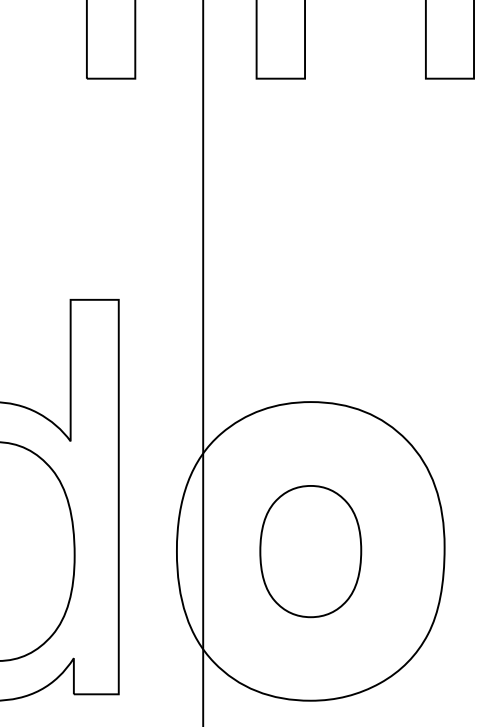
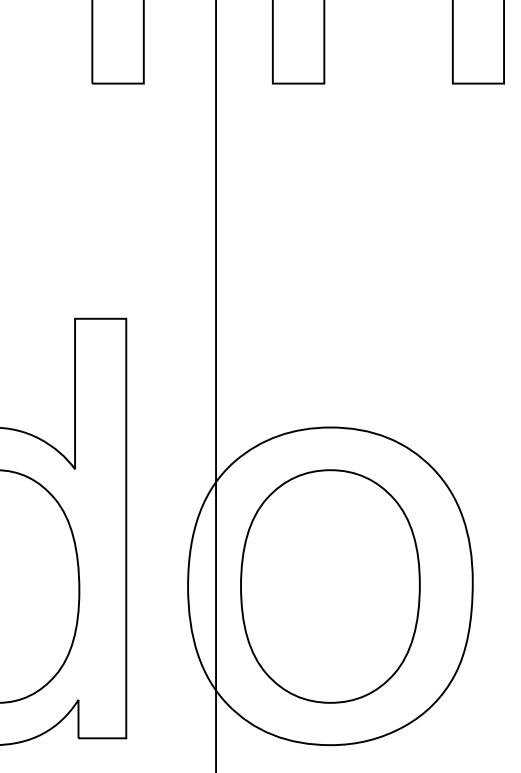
part: (310, 551) -> (330, 586), size x1.67

